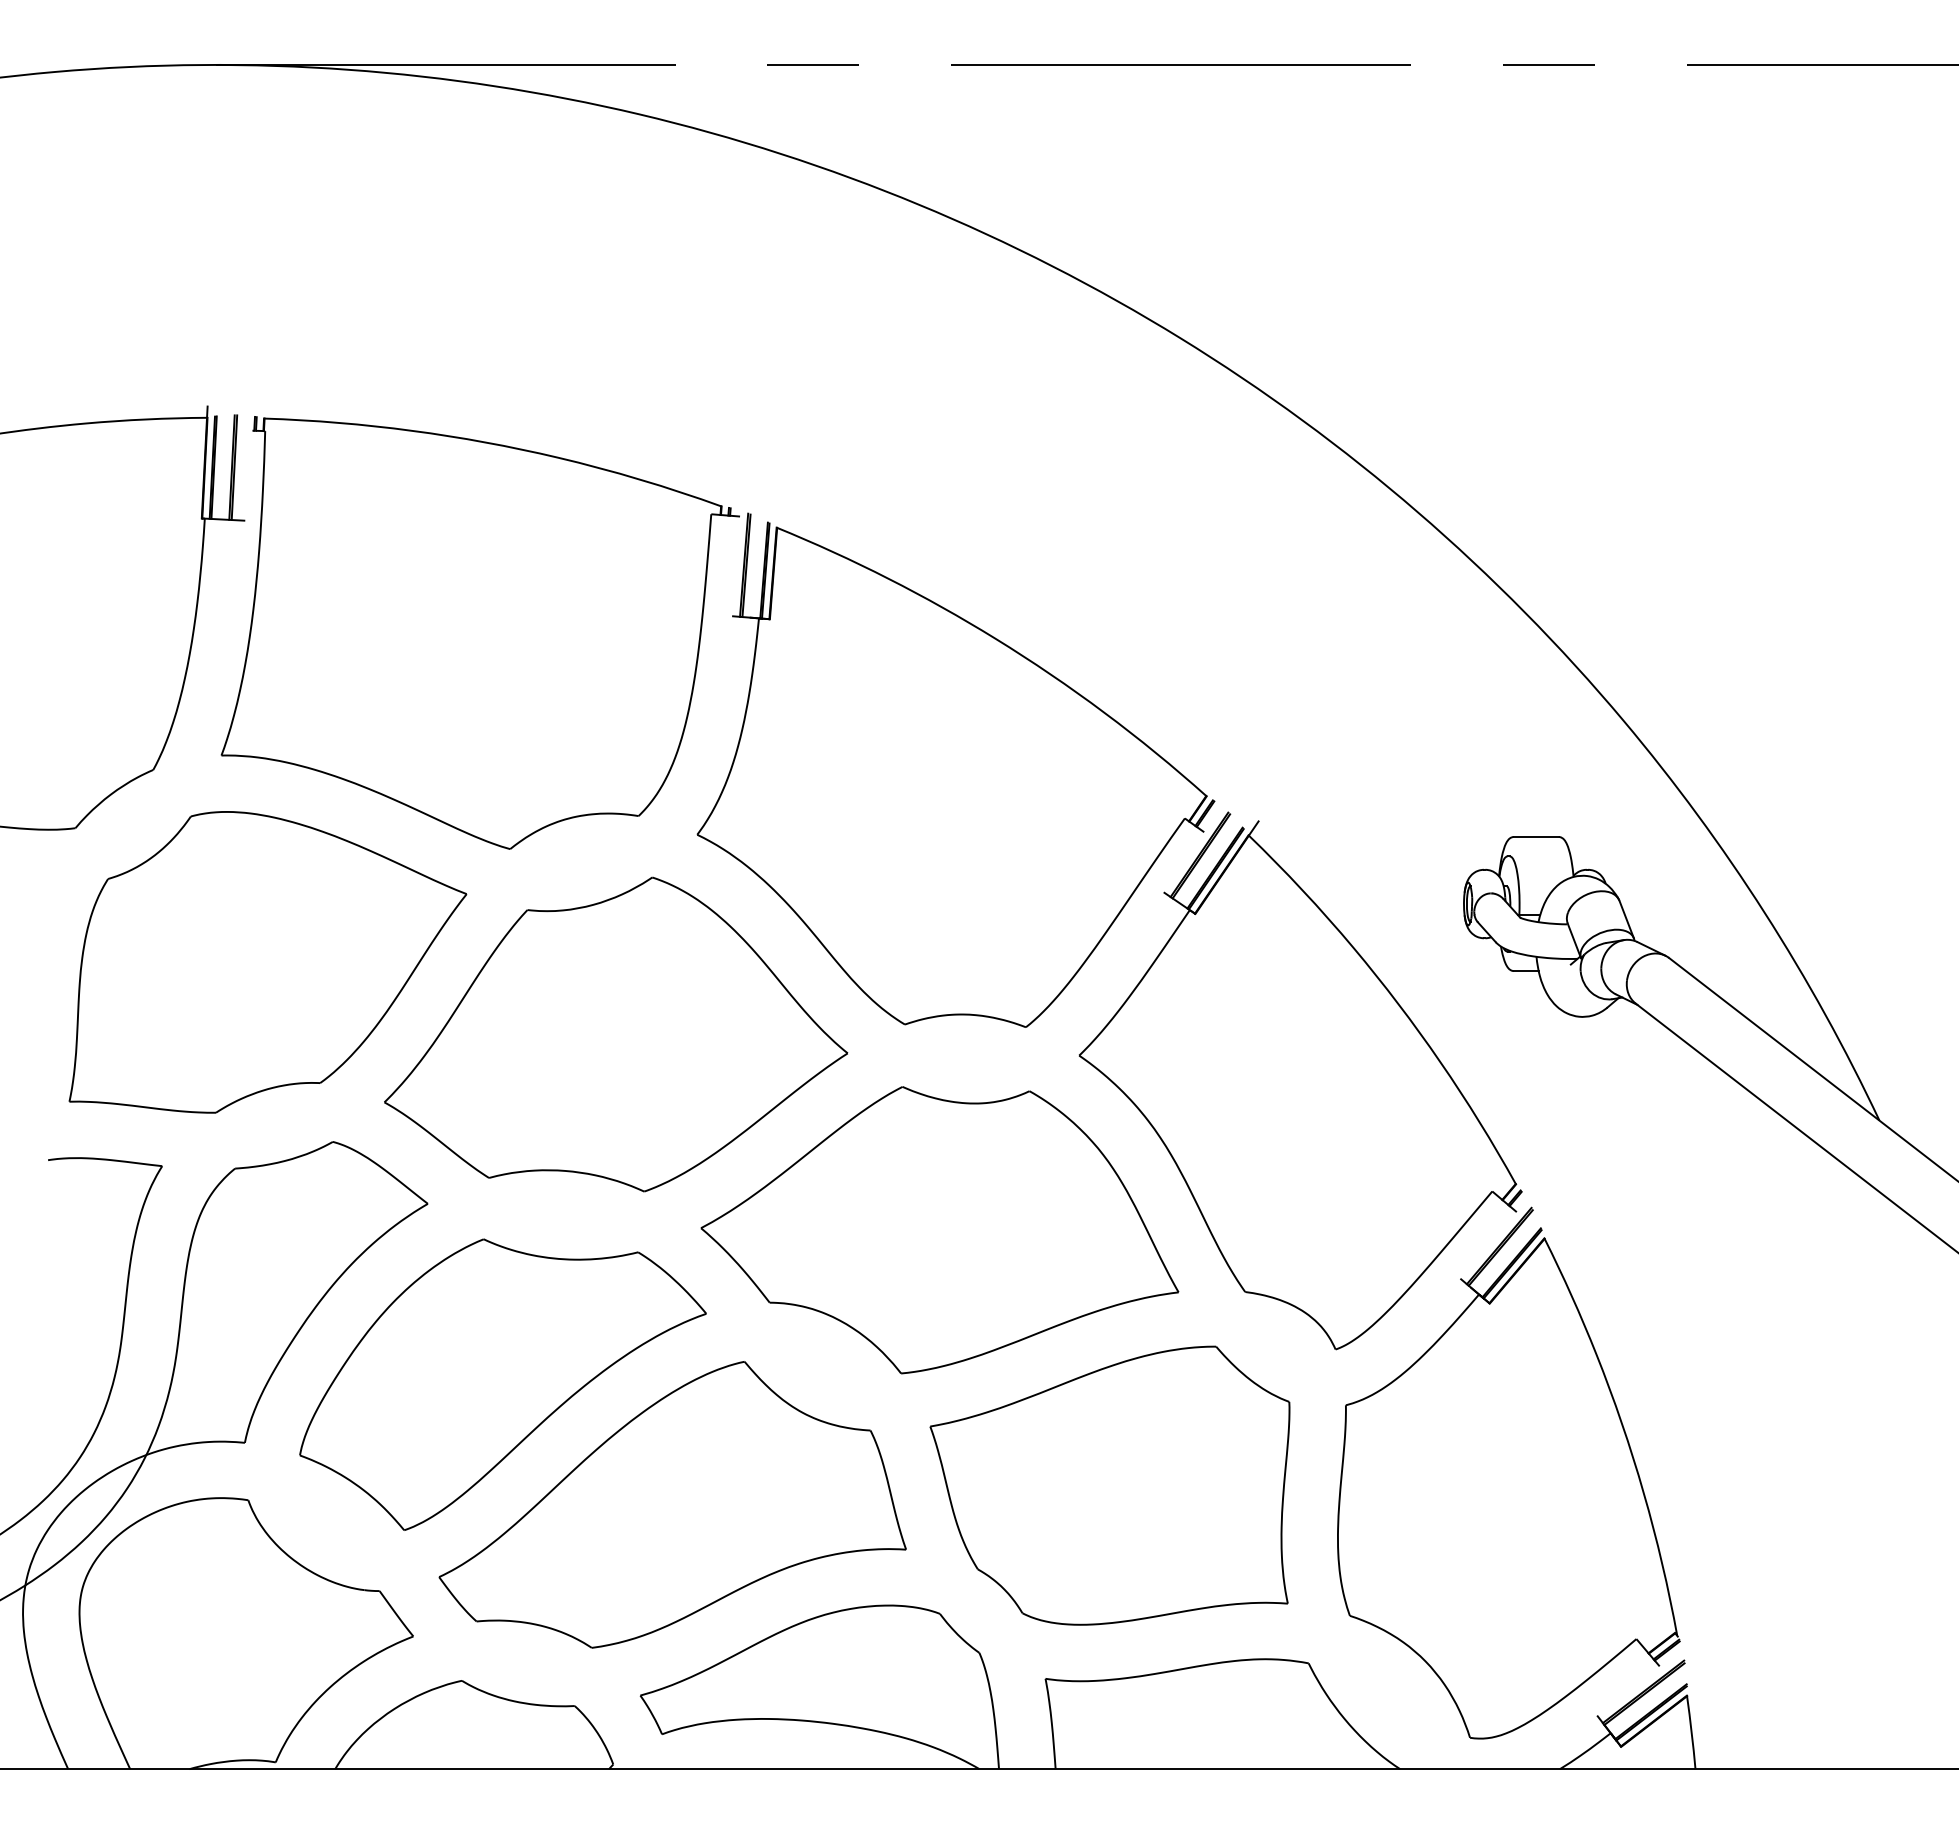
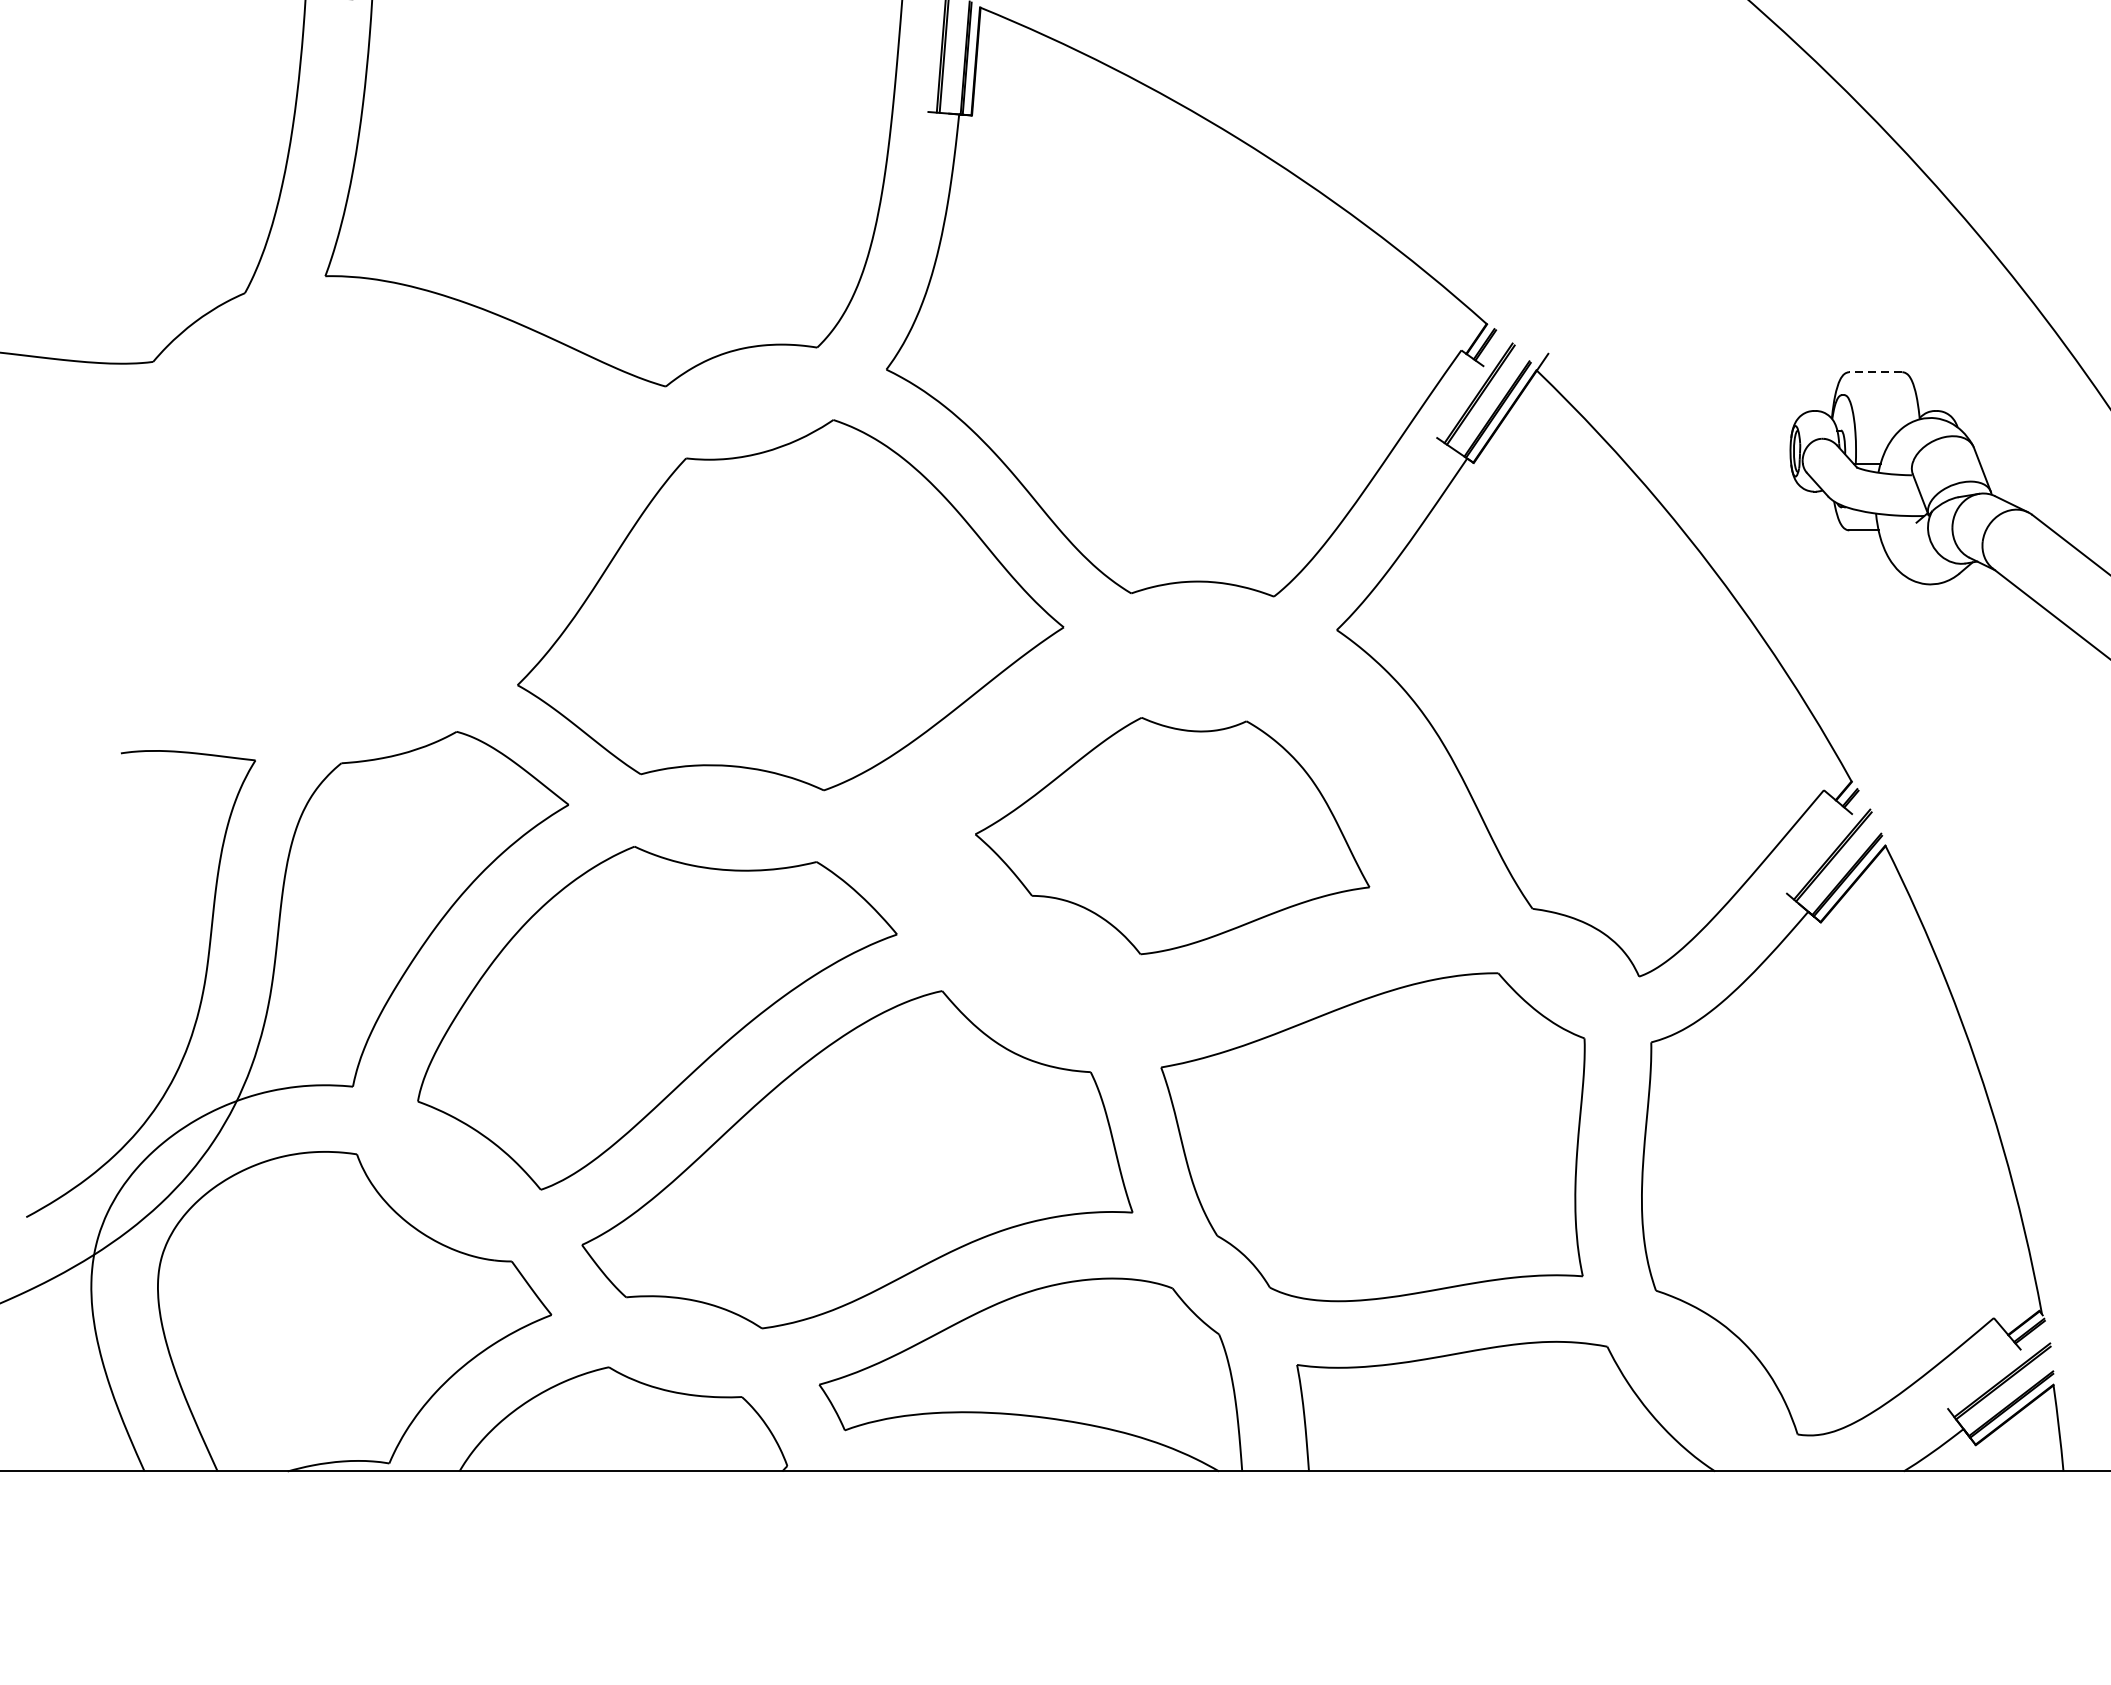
line: (1536, 836) -> (1876, 371), solid -> dashed
part: (267, 962) -> (379, 520), removed
part: (939, 1230) -> (1172, 836), size x0.7

